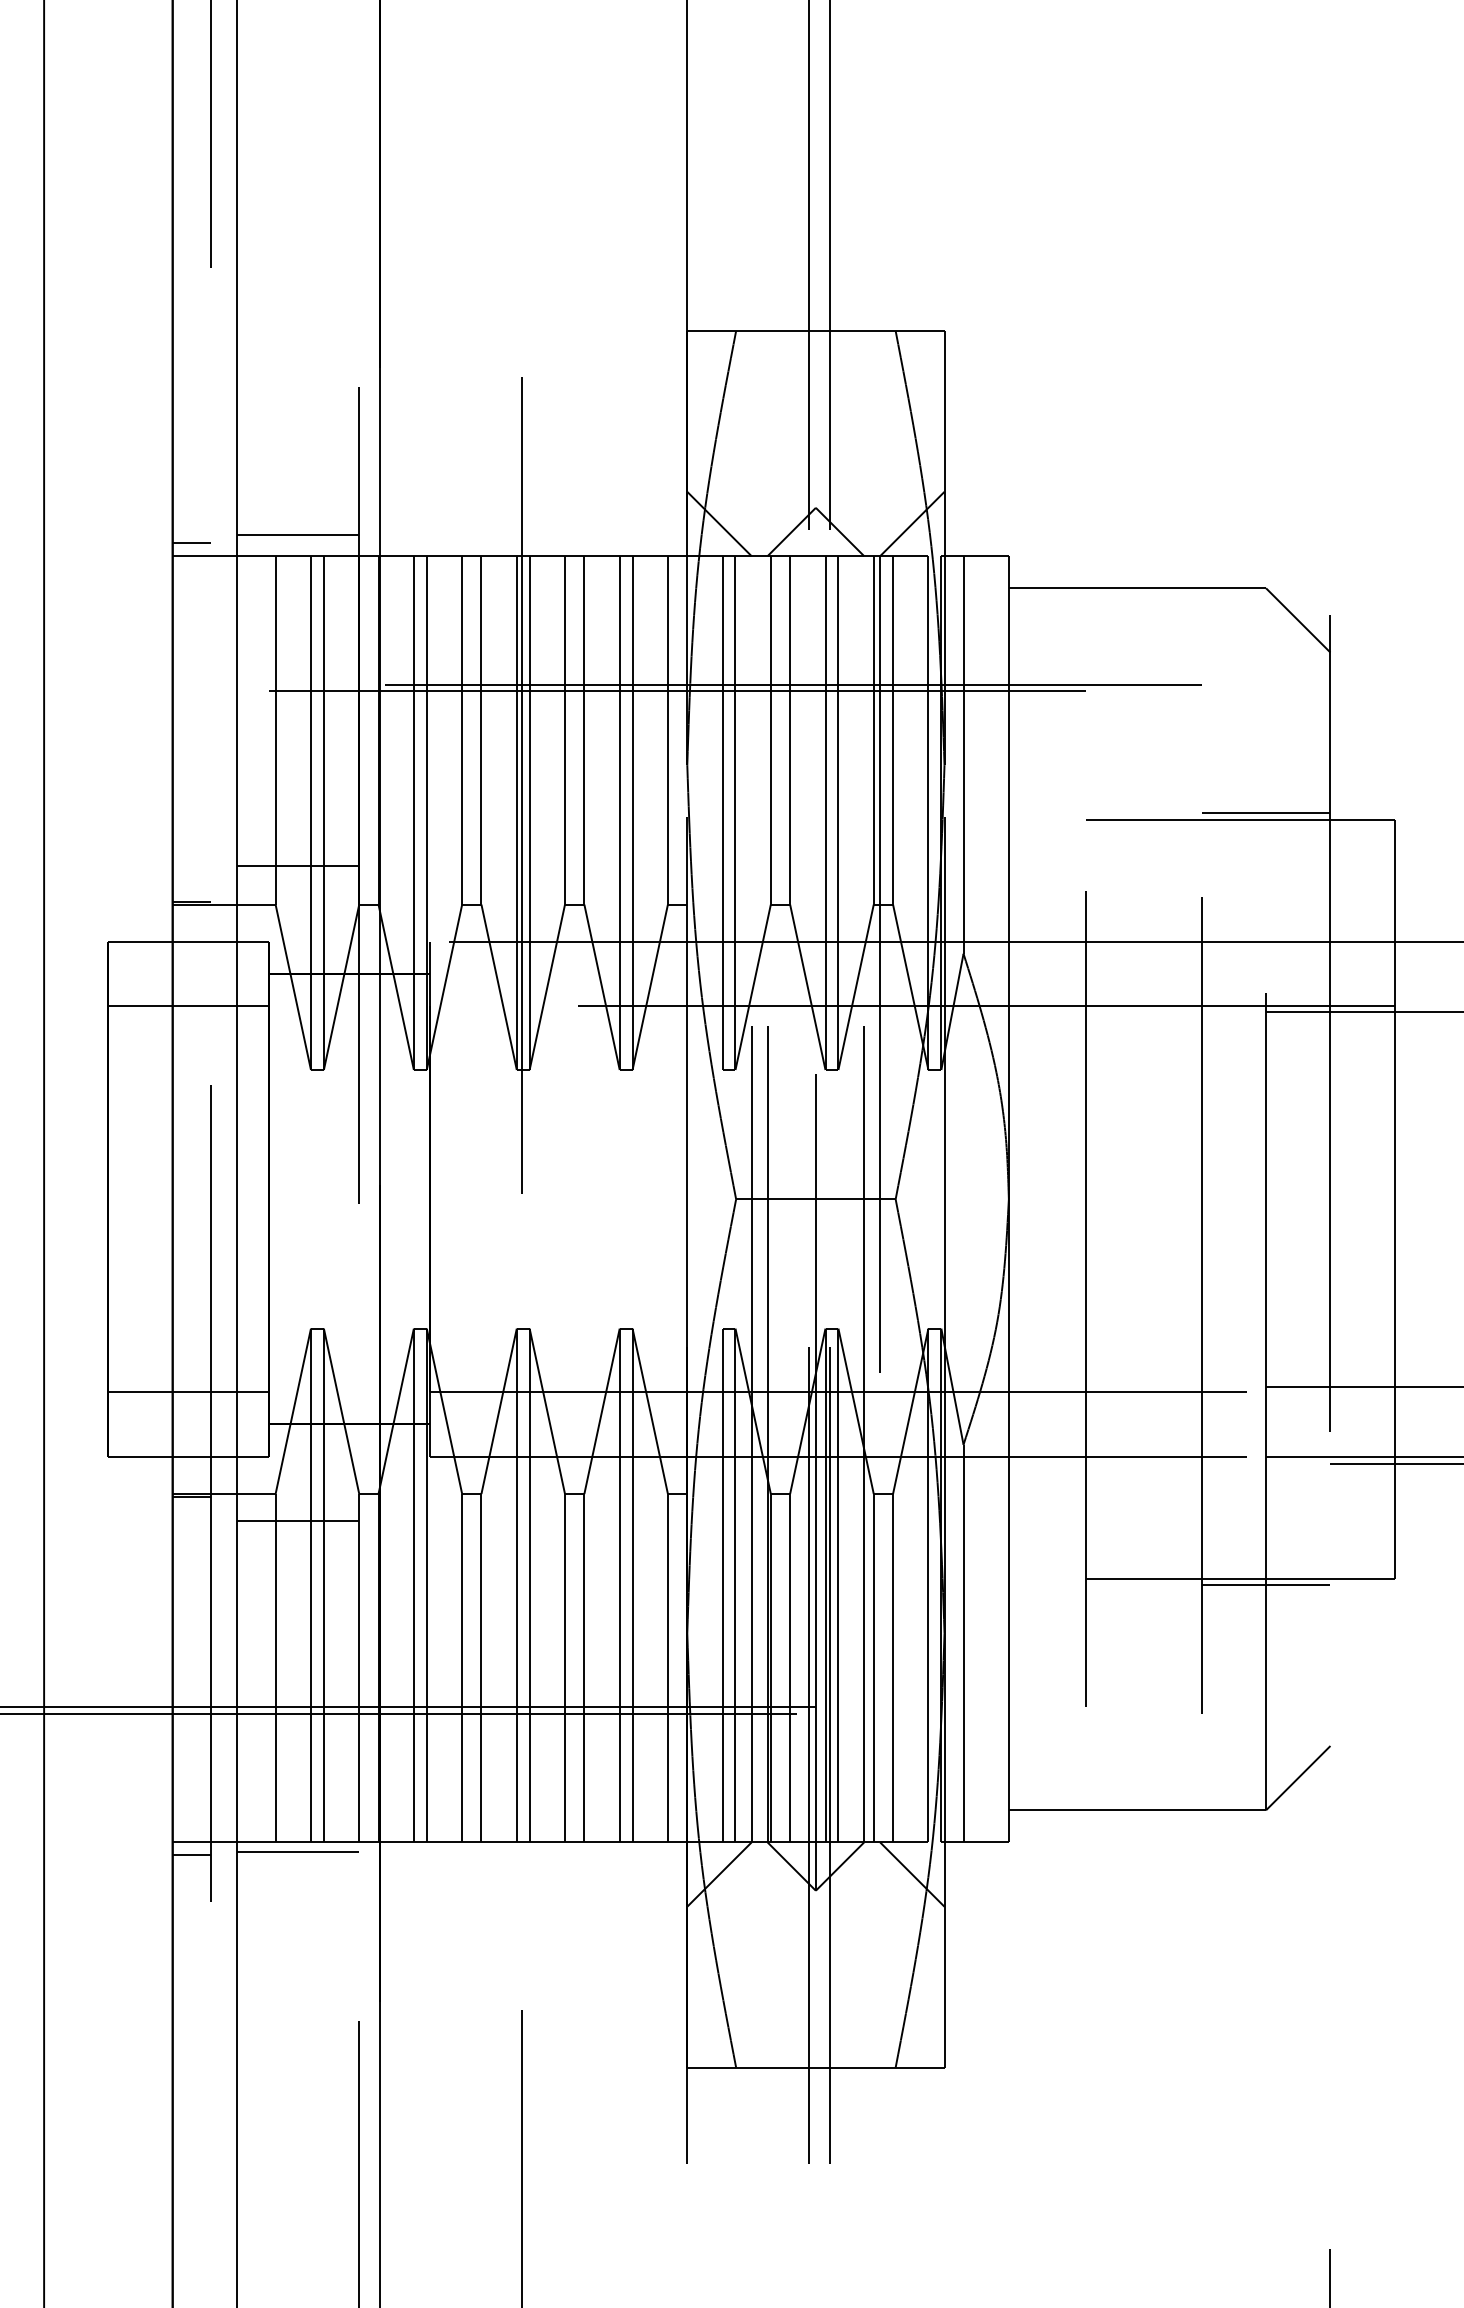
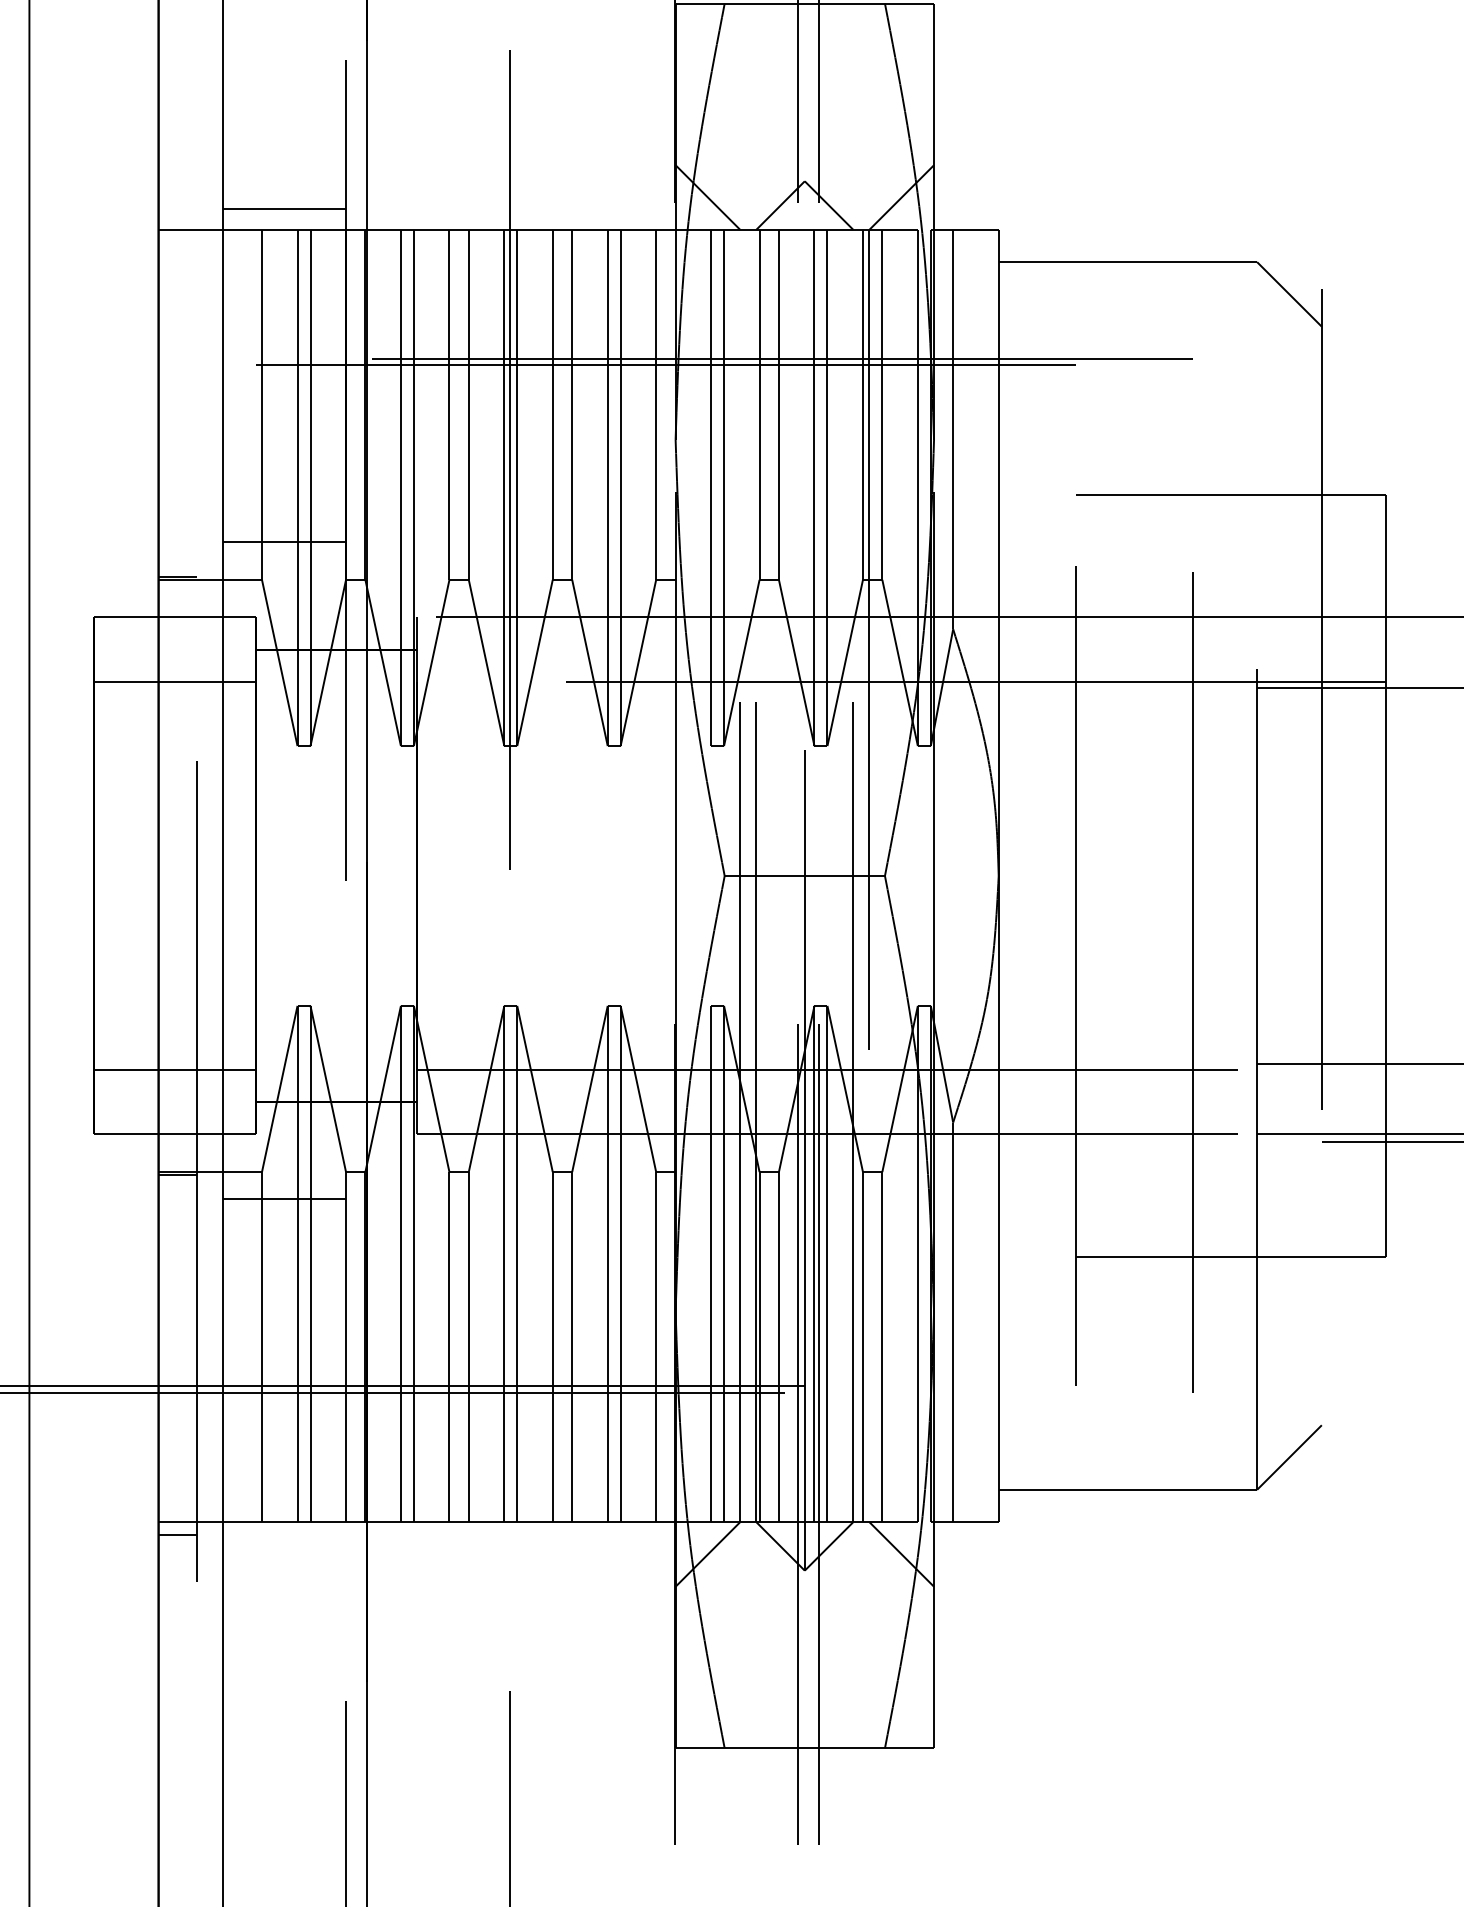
line: (191, 543) -> (177, 217), removed
line: (1265, 813) -> (1256, 488), removed
line: (1265, 1585) -> (1256, 1264), removed
line: (298, 1851) -> (284, 1531), removed

